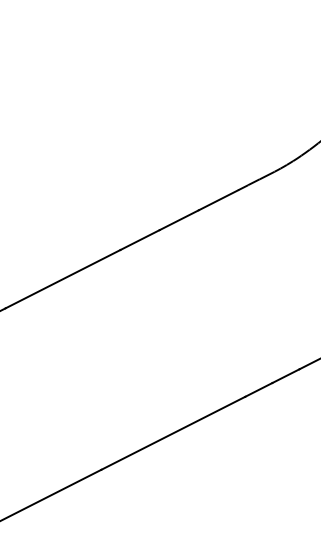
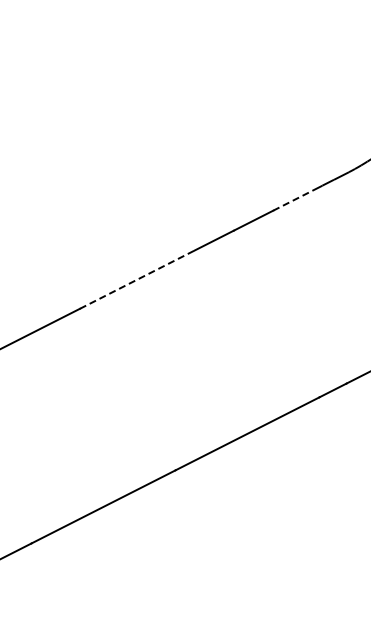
line: (218, 200) -> (292, 200), solid -> dashed
line: (63, 279) -> (137, 279), solid -> dashed

